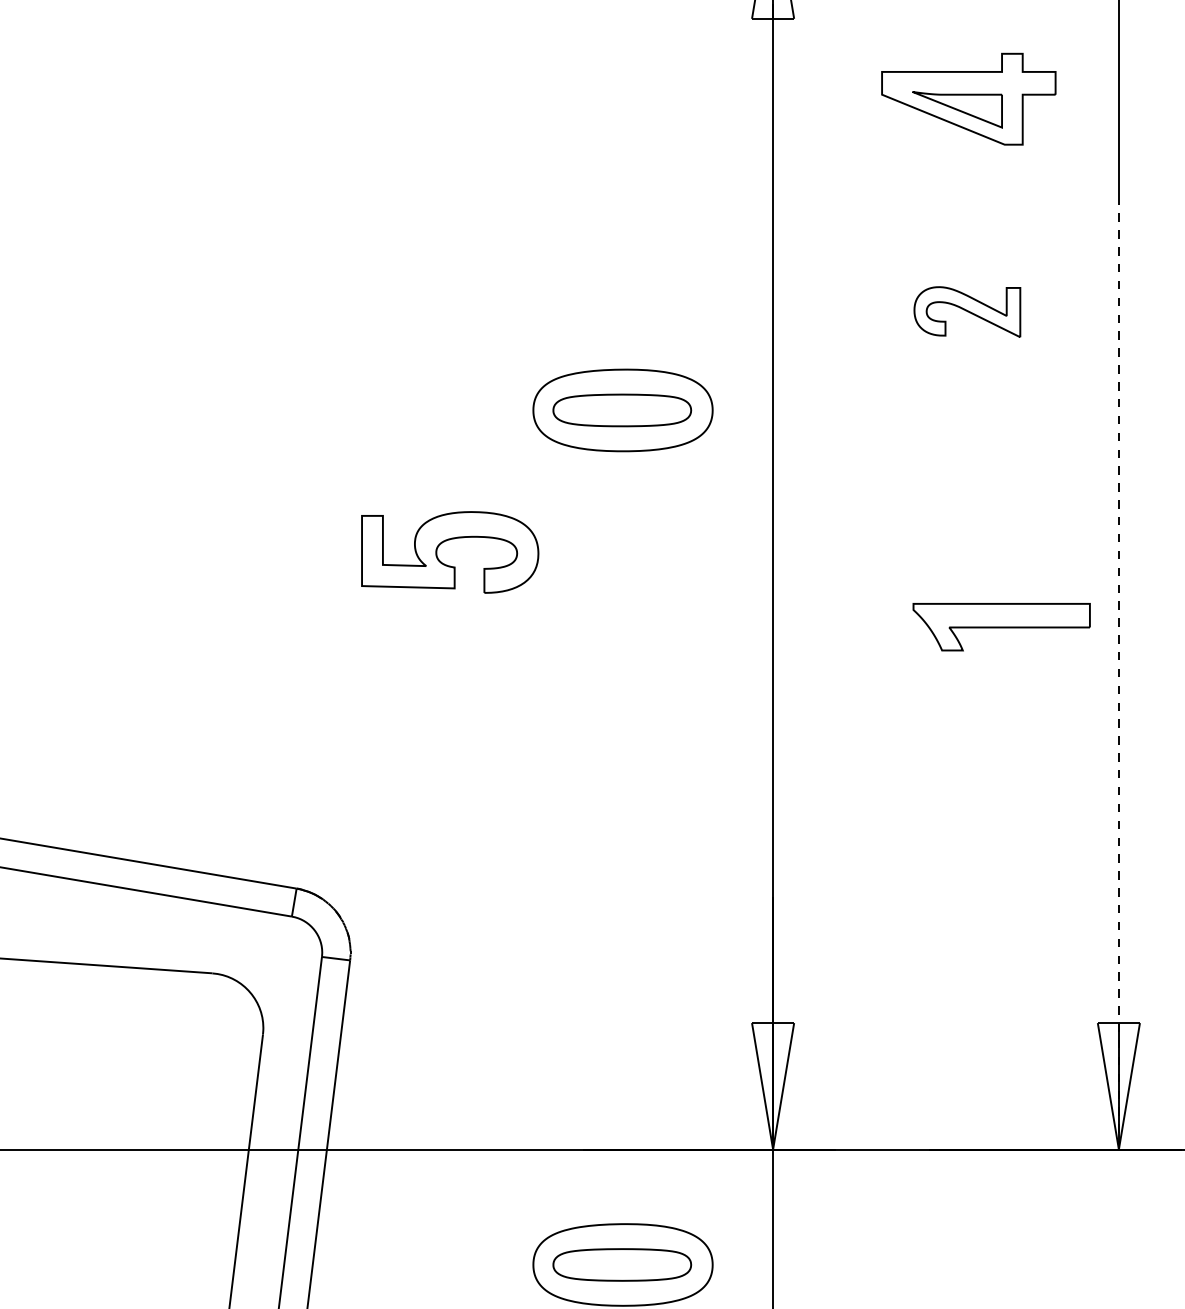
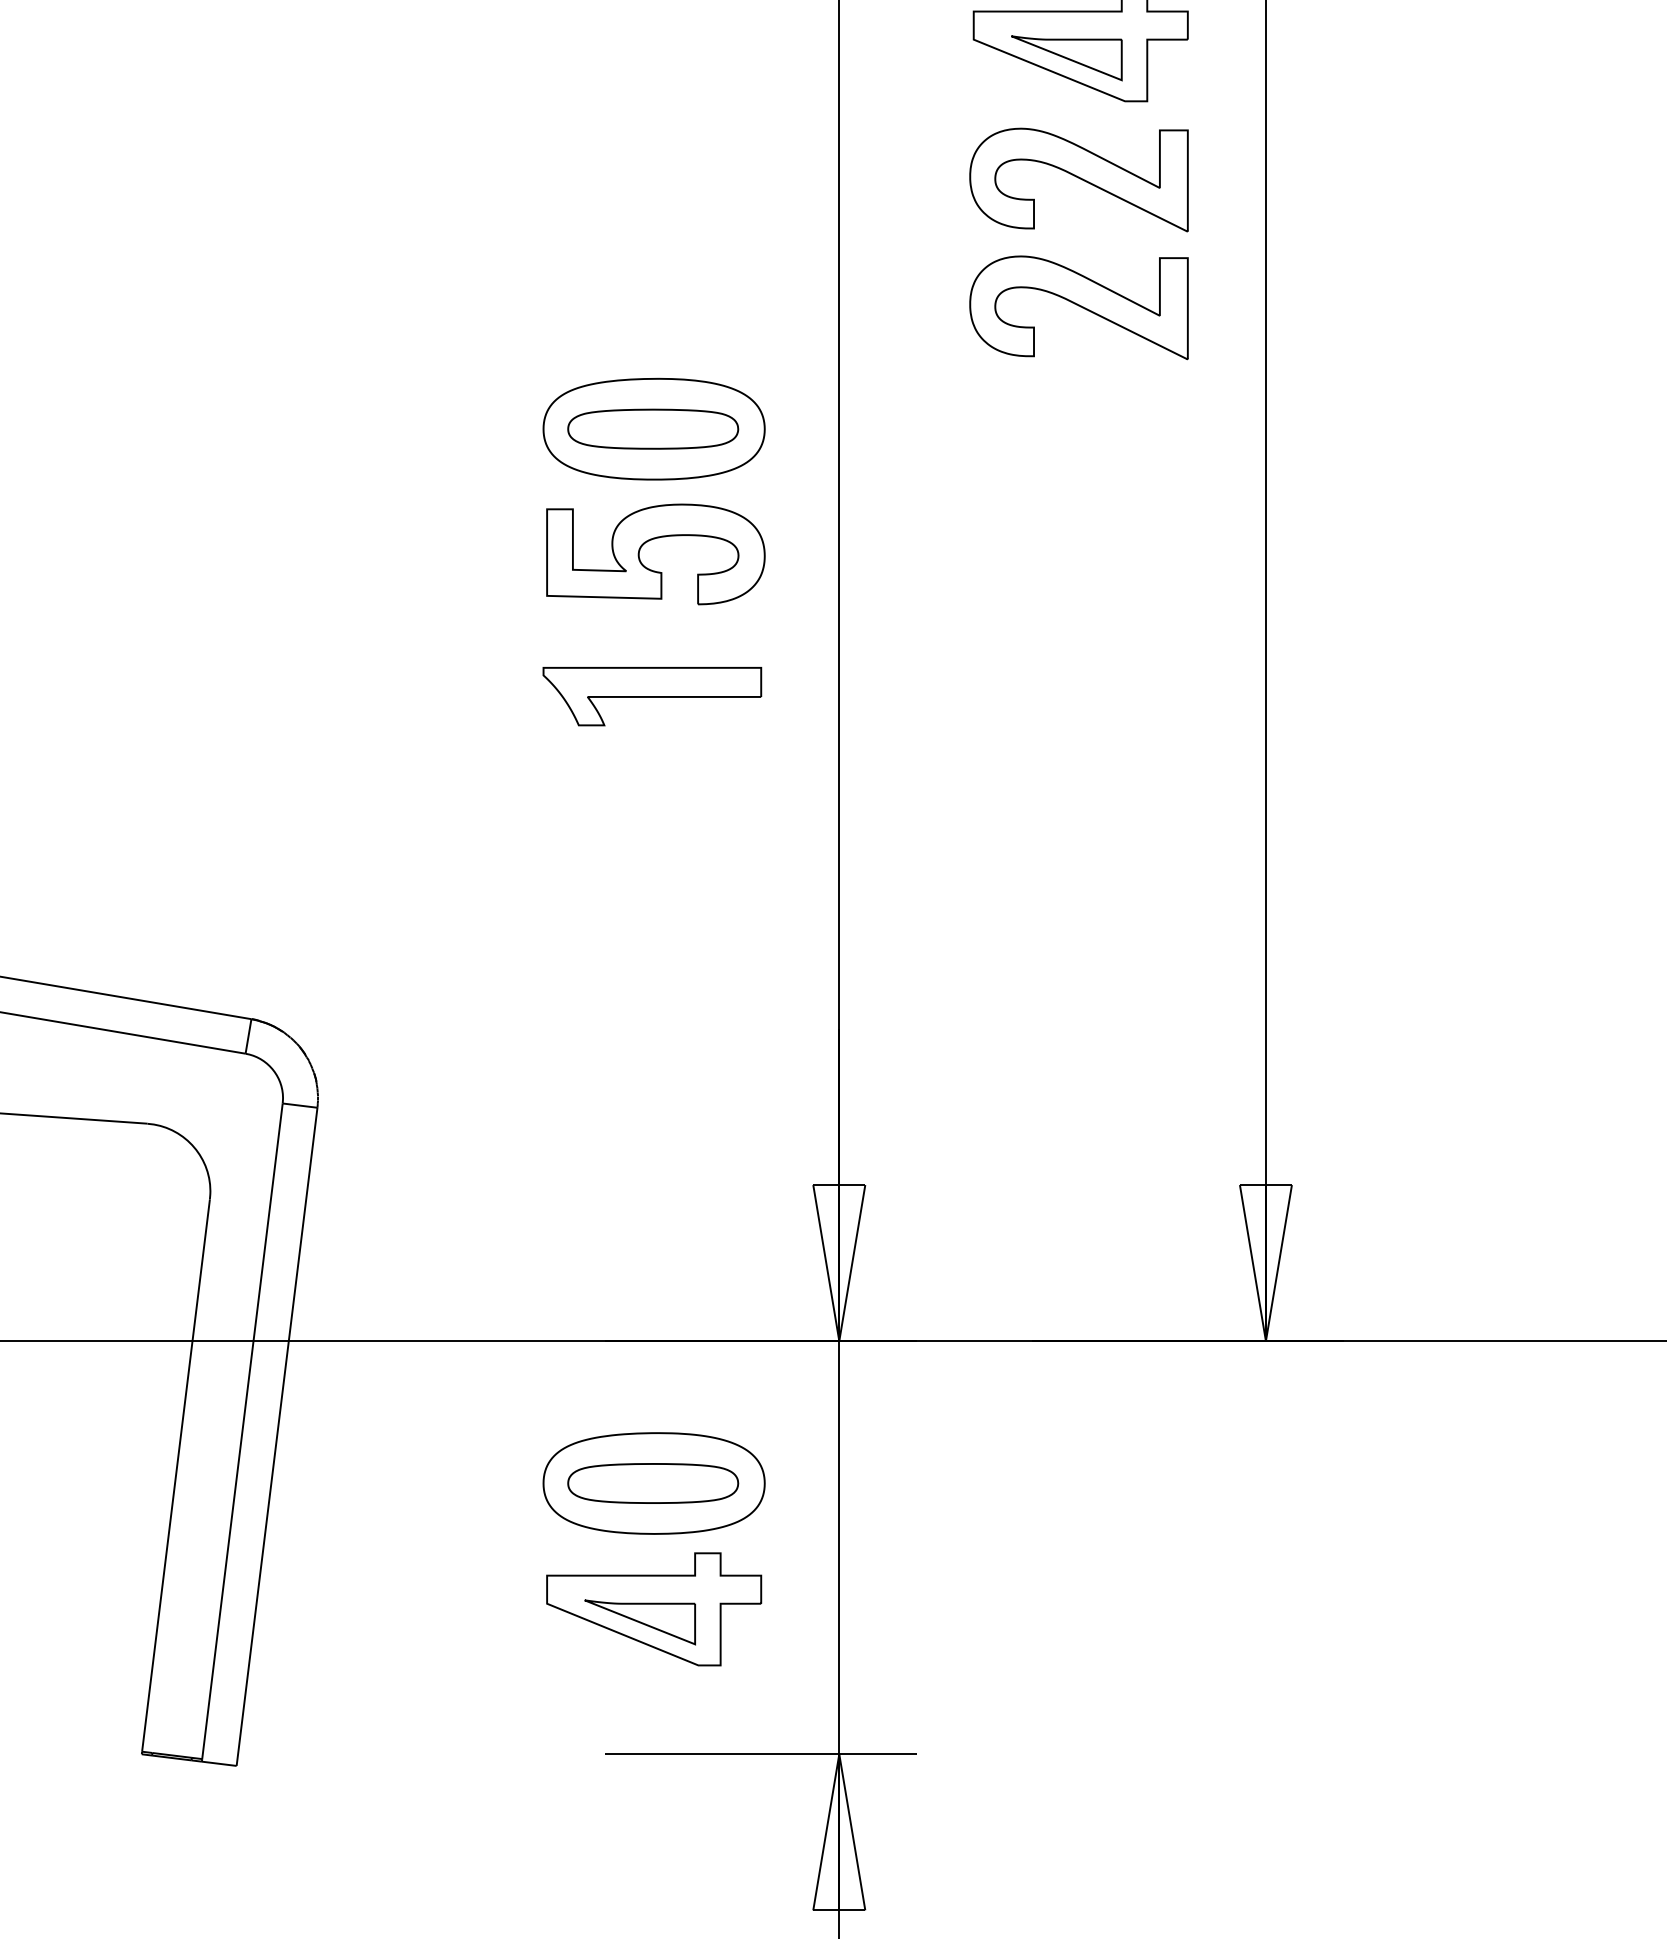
part: (966, 208) -> (1078, 179), added
part: (966, 311) -> (1078, 307), size x1.67
part: (445, 541) -> (649, 541), moved
part: (1001, 627) -> (652, 696), moved
line: (1118, 677) -> (1265, 758), dashed -> solid

